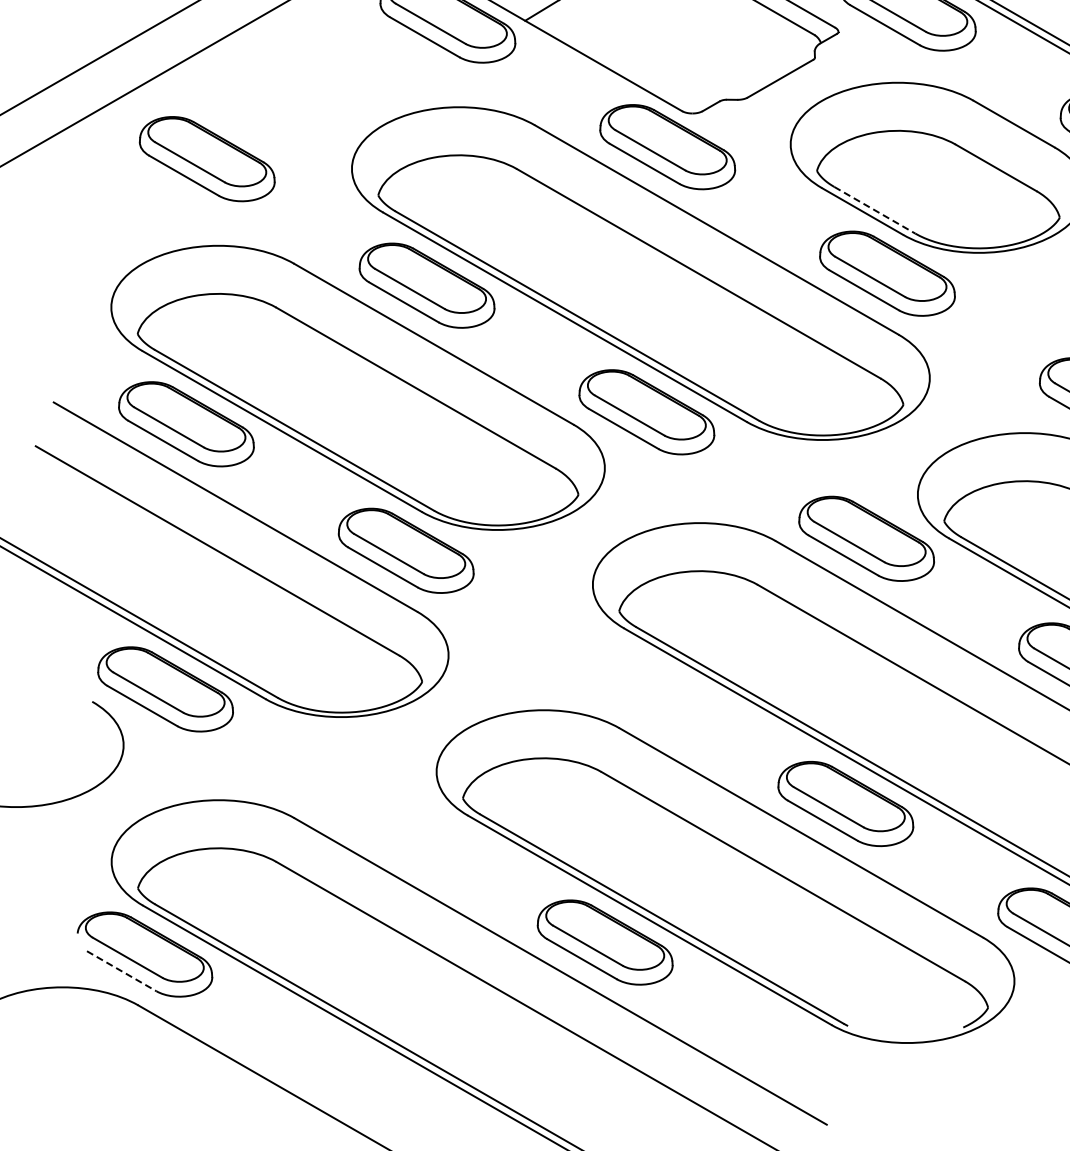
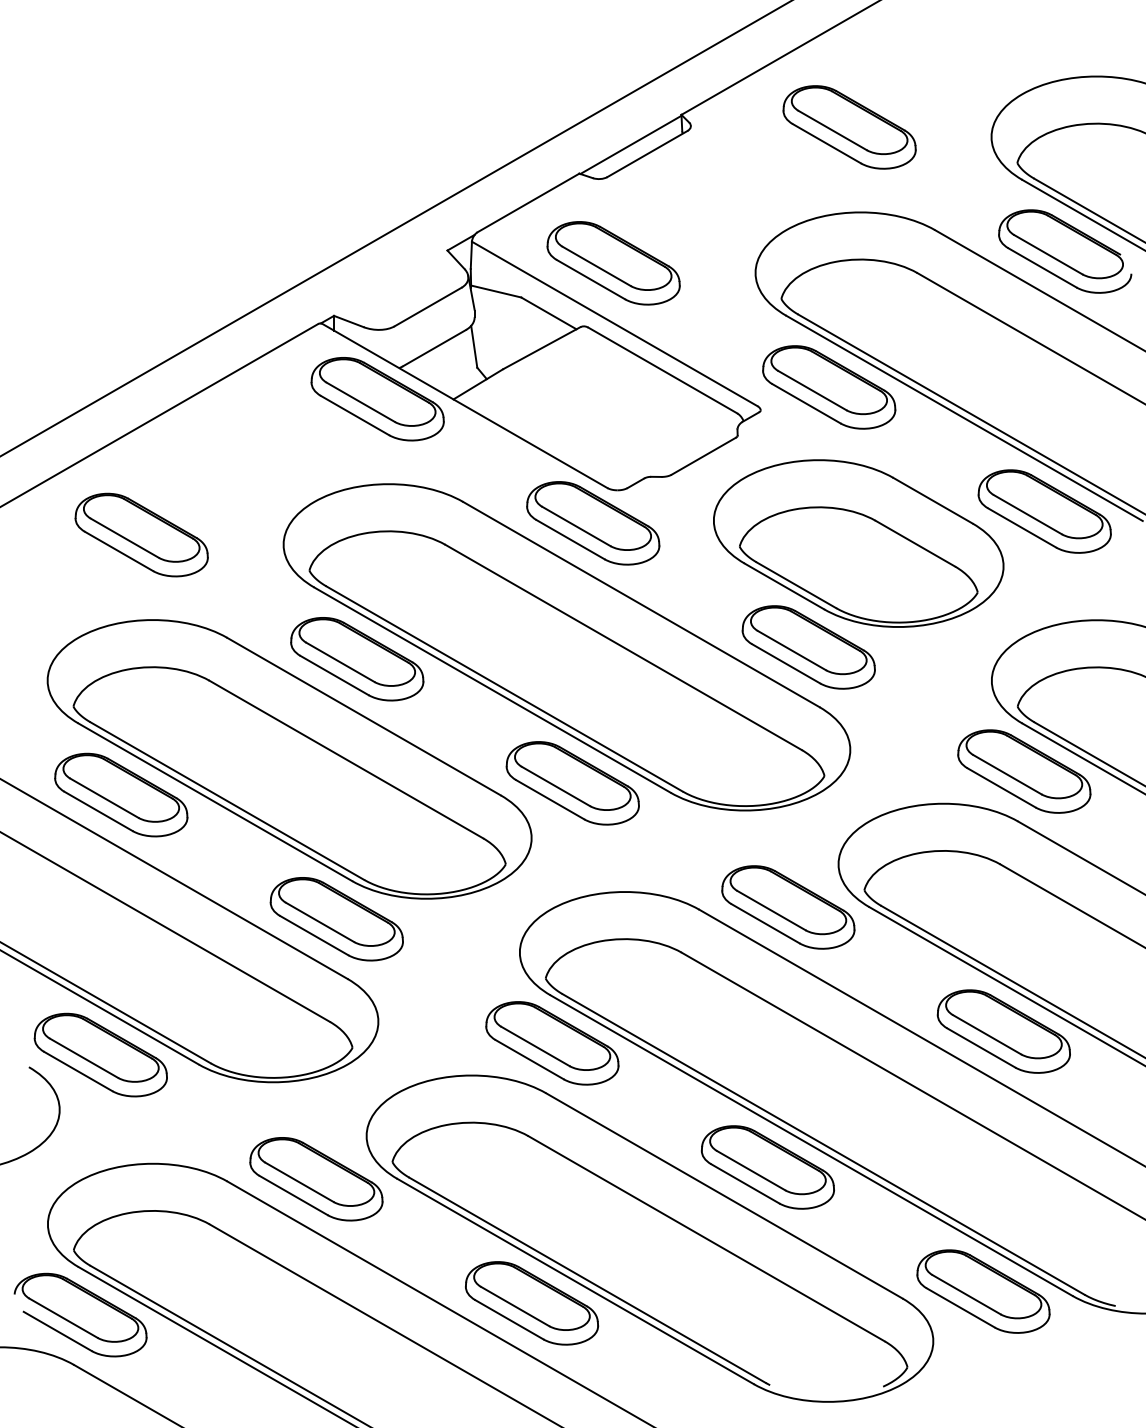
line: (874, 210) -> (796, 585), dashed -> solid
part: (626, 677) -> (552, 1043), added
part: (385, 816) -> (316, 1179), added
line: (122, 971) -> (58, 1331), dashed -> solid

